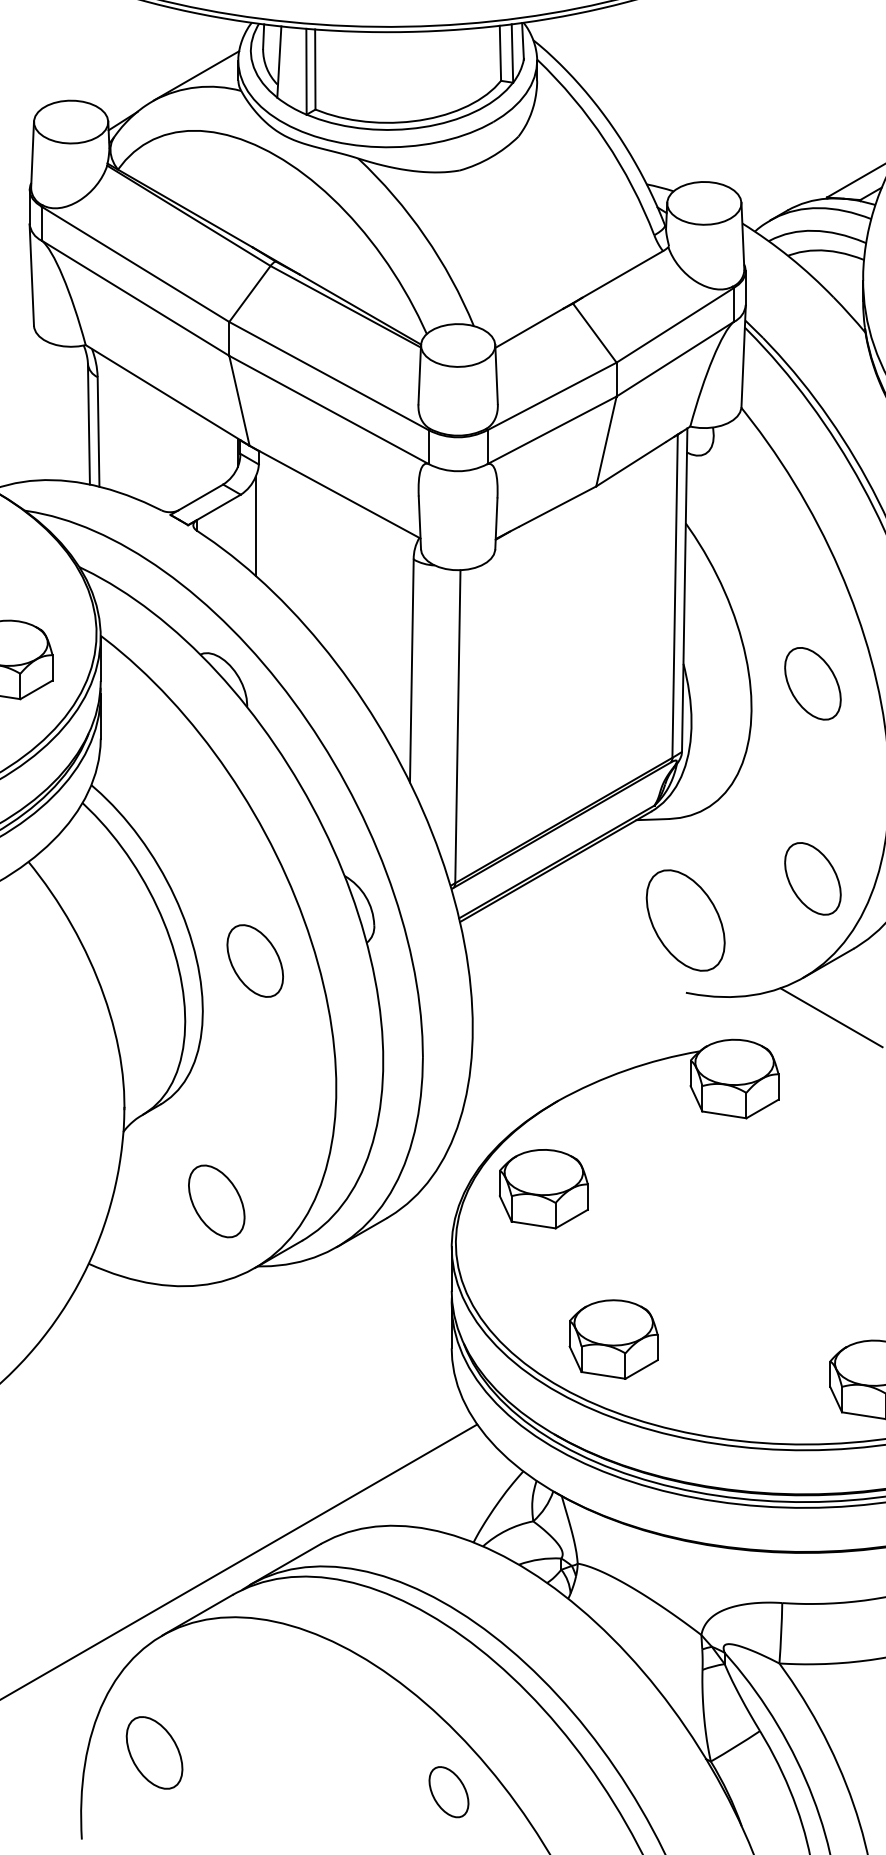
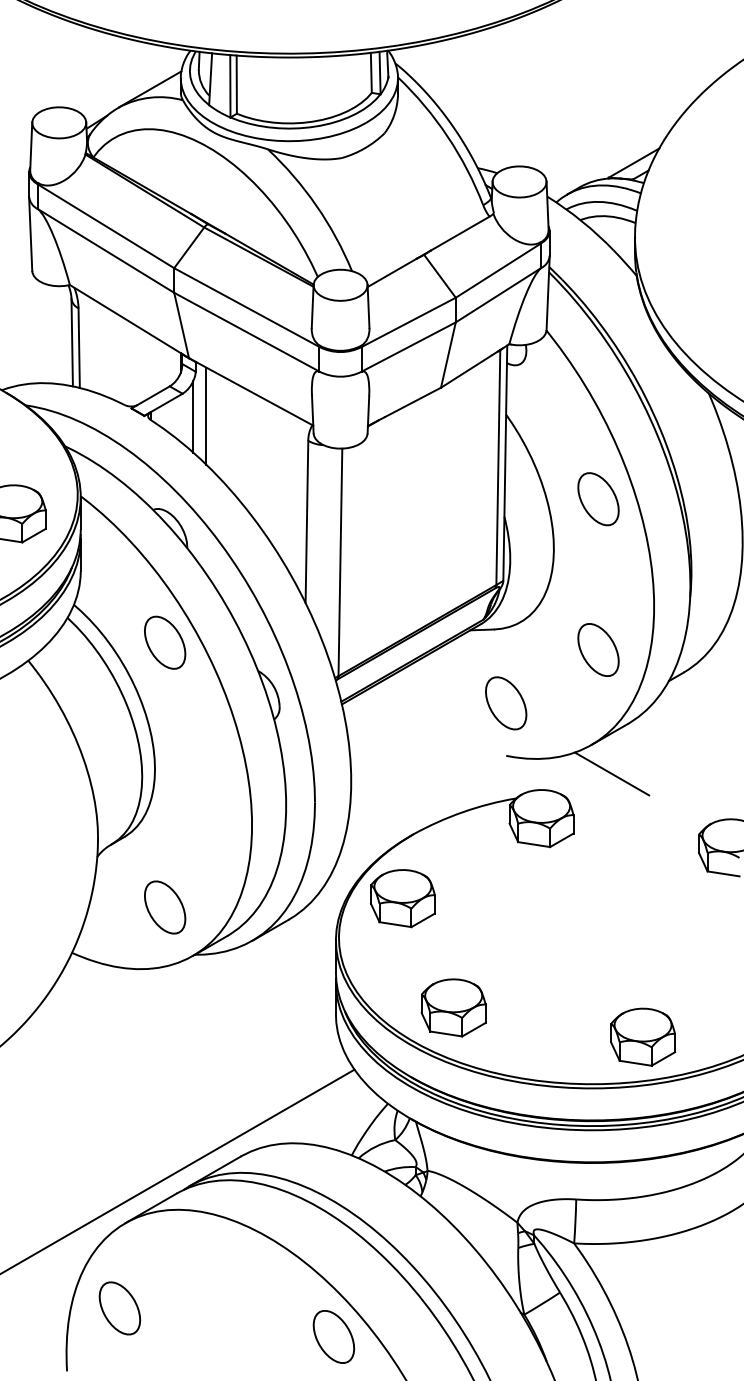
line: (273, 524) -> (206, 415), added
part: (812, 684) -> (598, 499), moved
part: (812, 878) -> (598, 649), moved
part: (686, 920) -> (506, 703), size x0.71
part: (255, 960) -> (165, 642), moved
part: (448, 1791) -> (333, 1336), size x1.43

